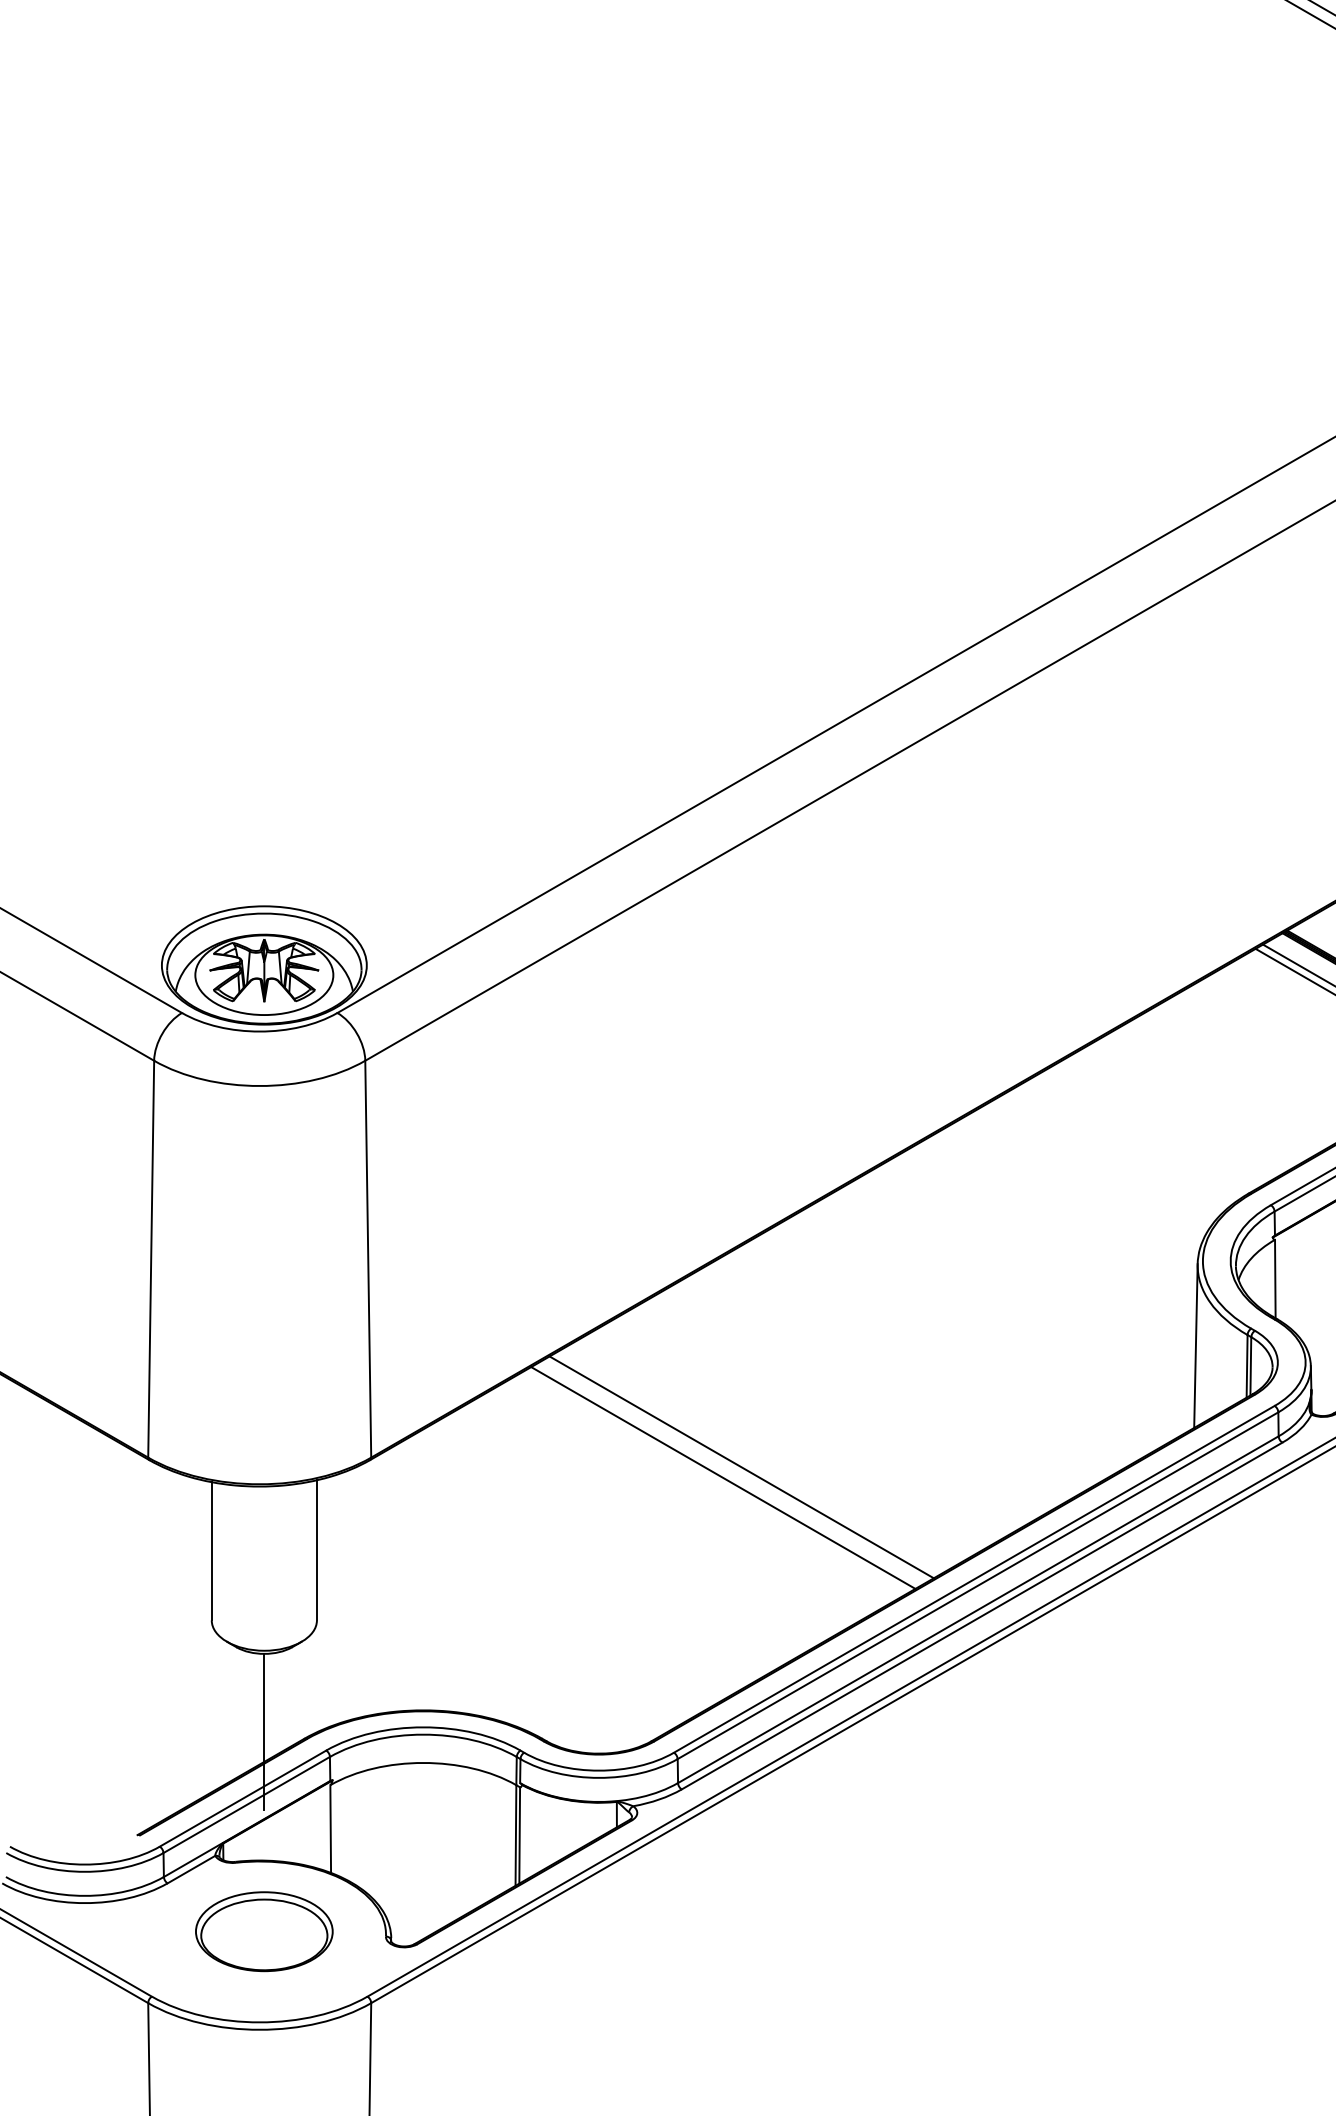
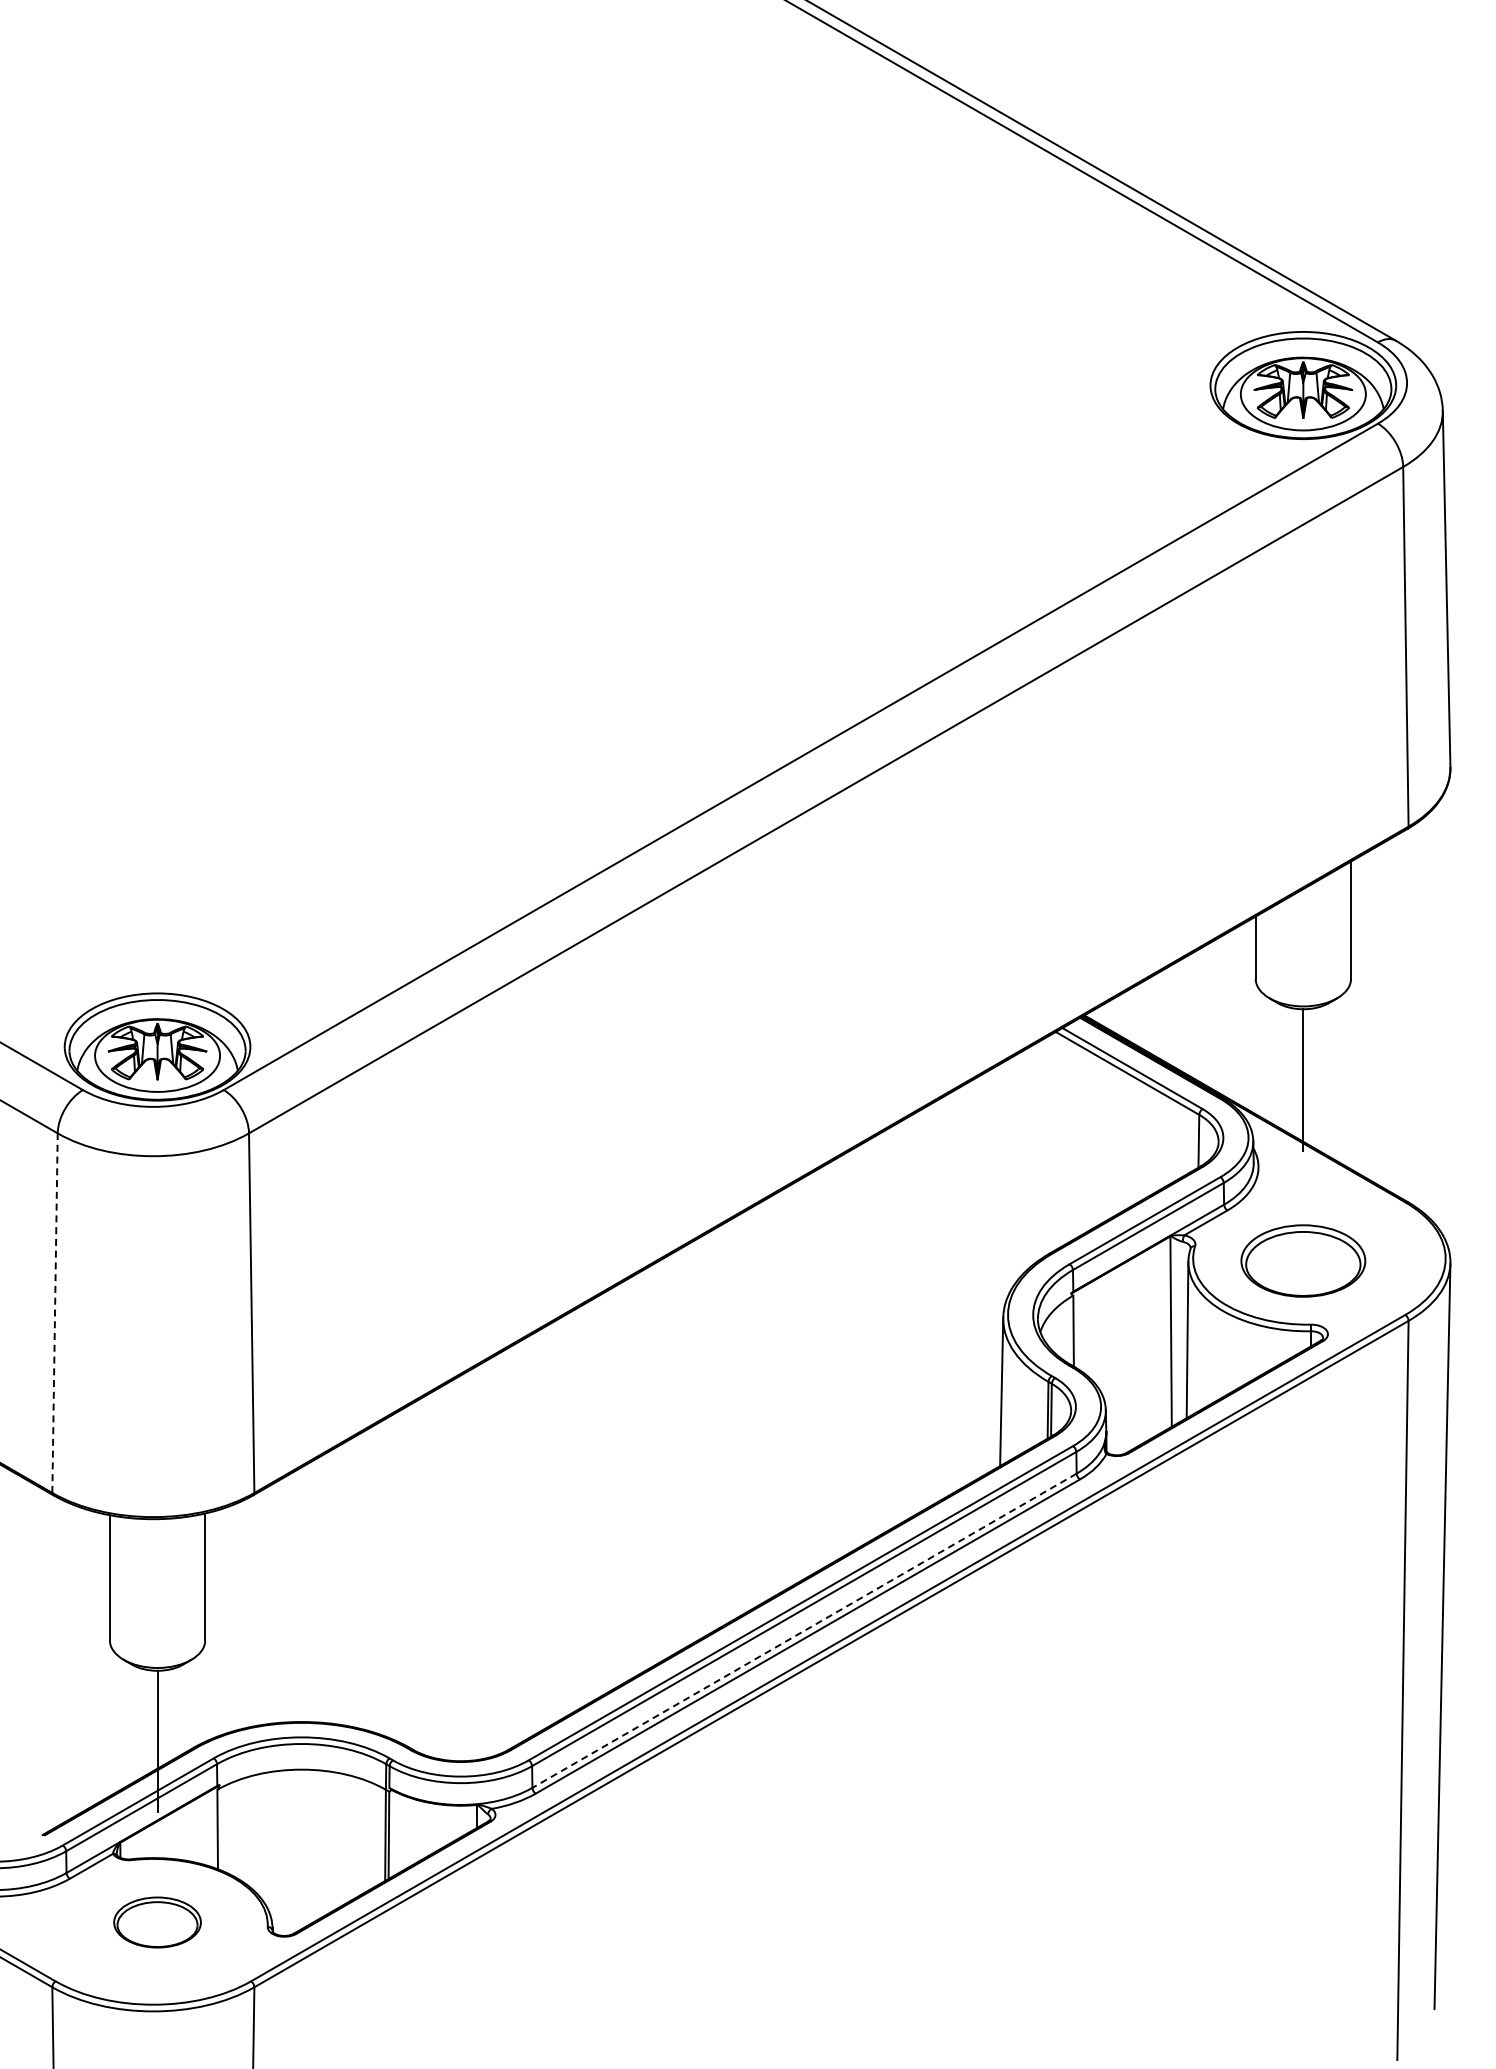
line: (151, 1259) -> (55, 1313), solid -> dashed
line: (742, 1467) -> (590, 1501), removed
line: (723, 1476) -> (573, 1510), removed
line: (978, 1610) -> (804, 1631), solid -> dashed
part: (264, 1931) -> (157, 1922), size x0.7

